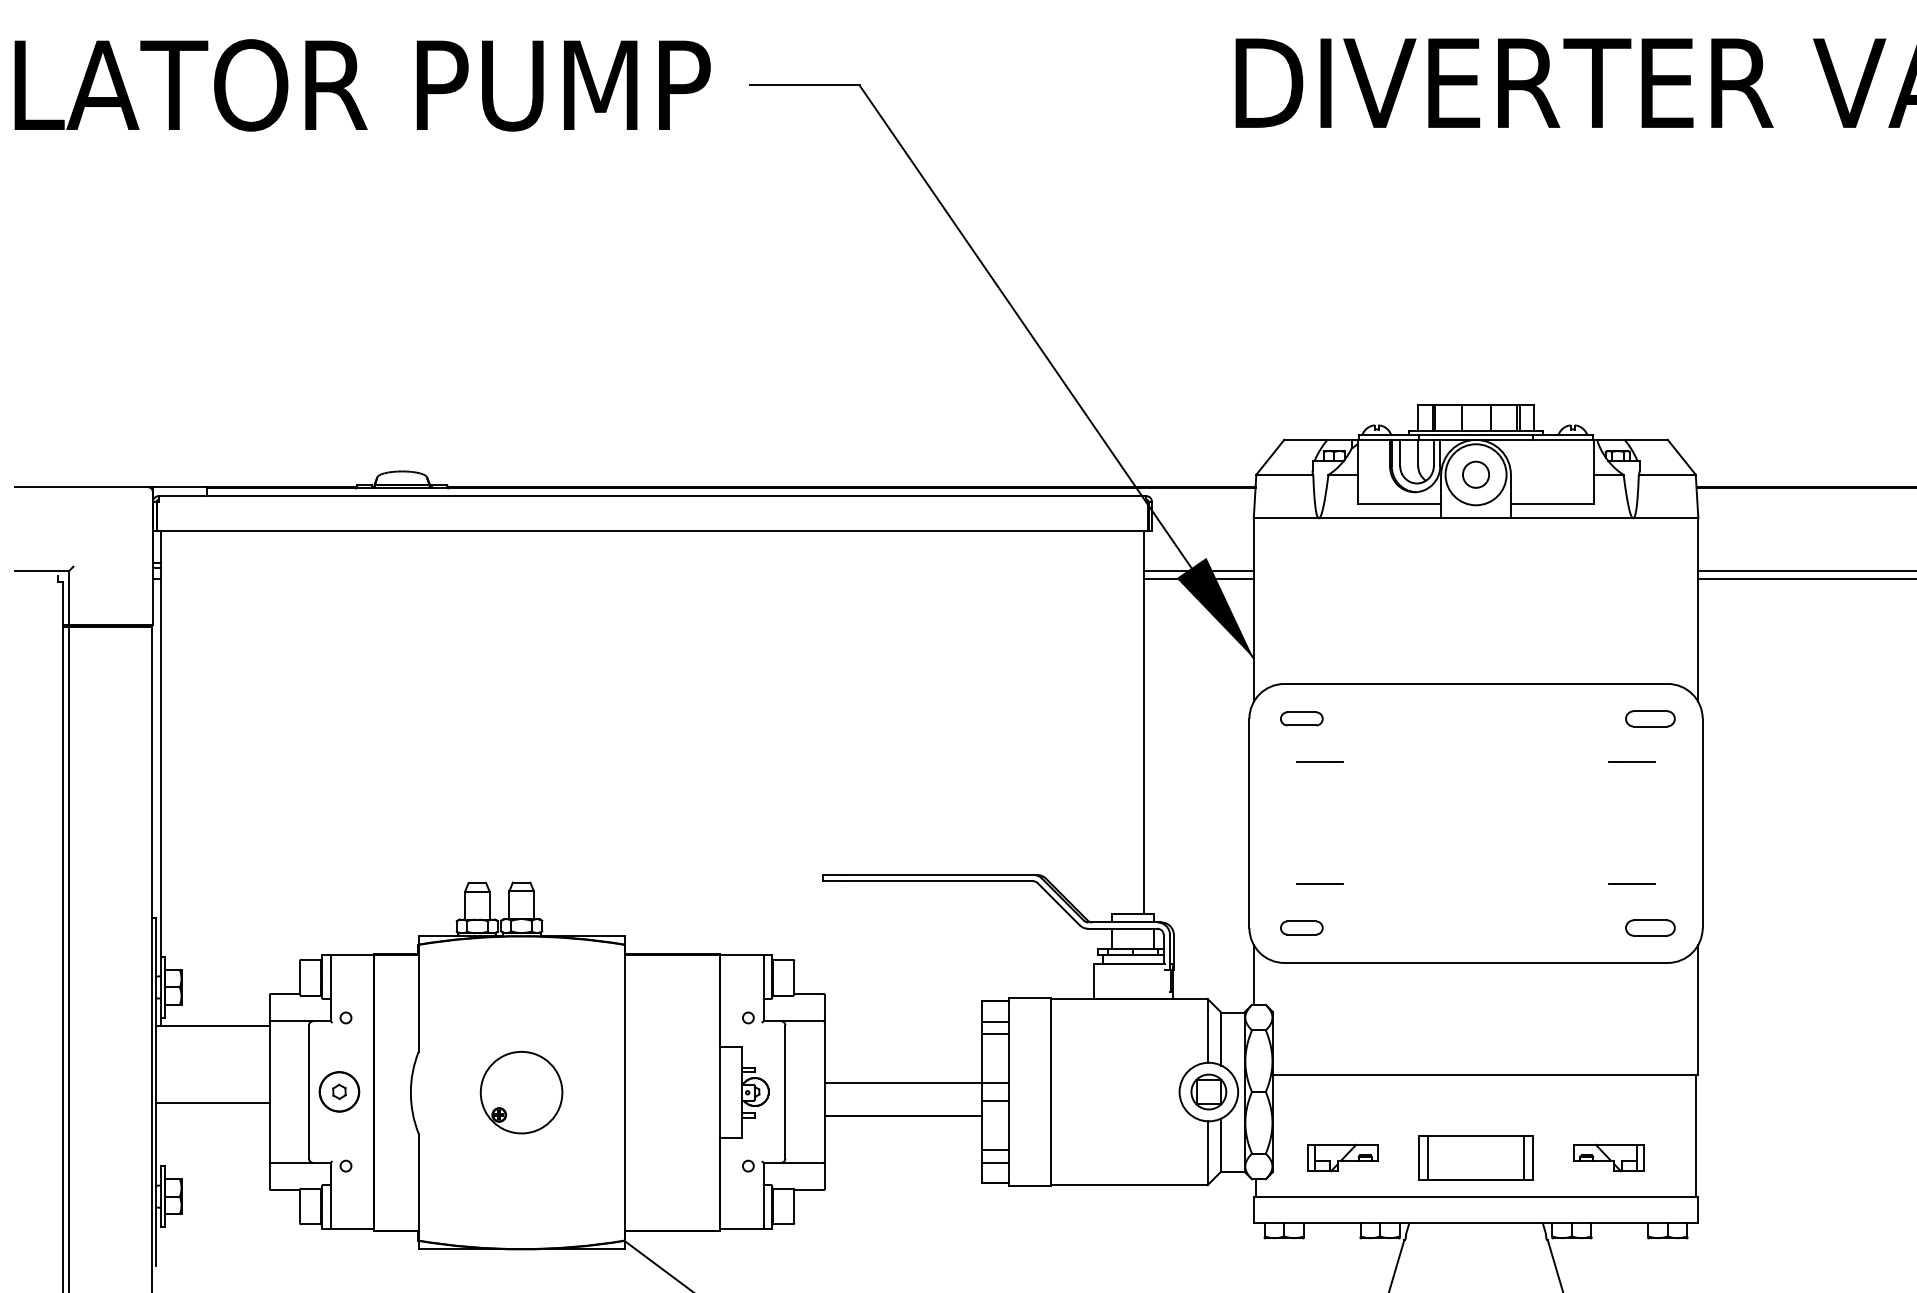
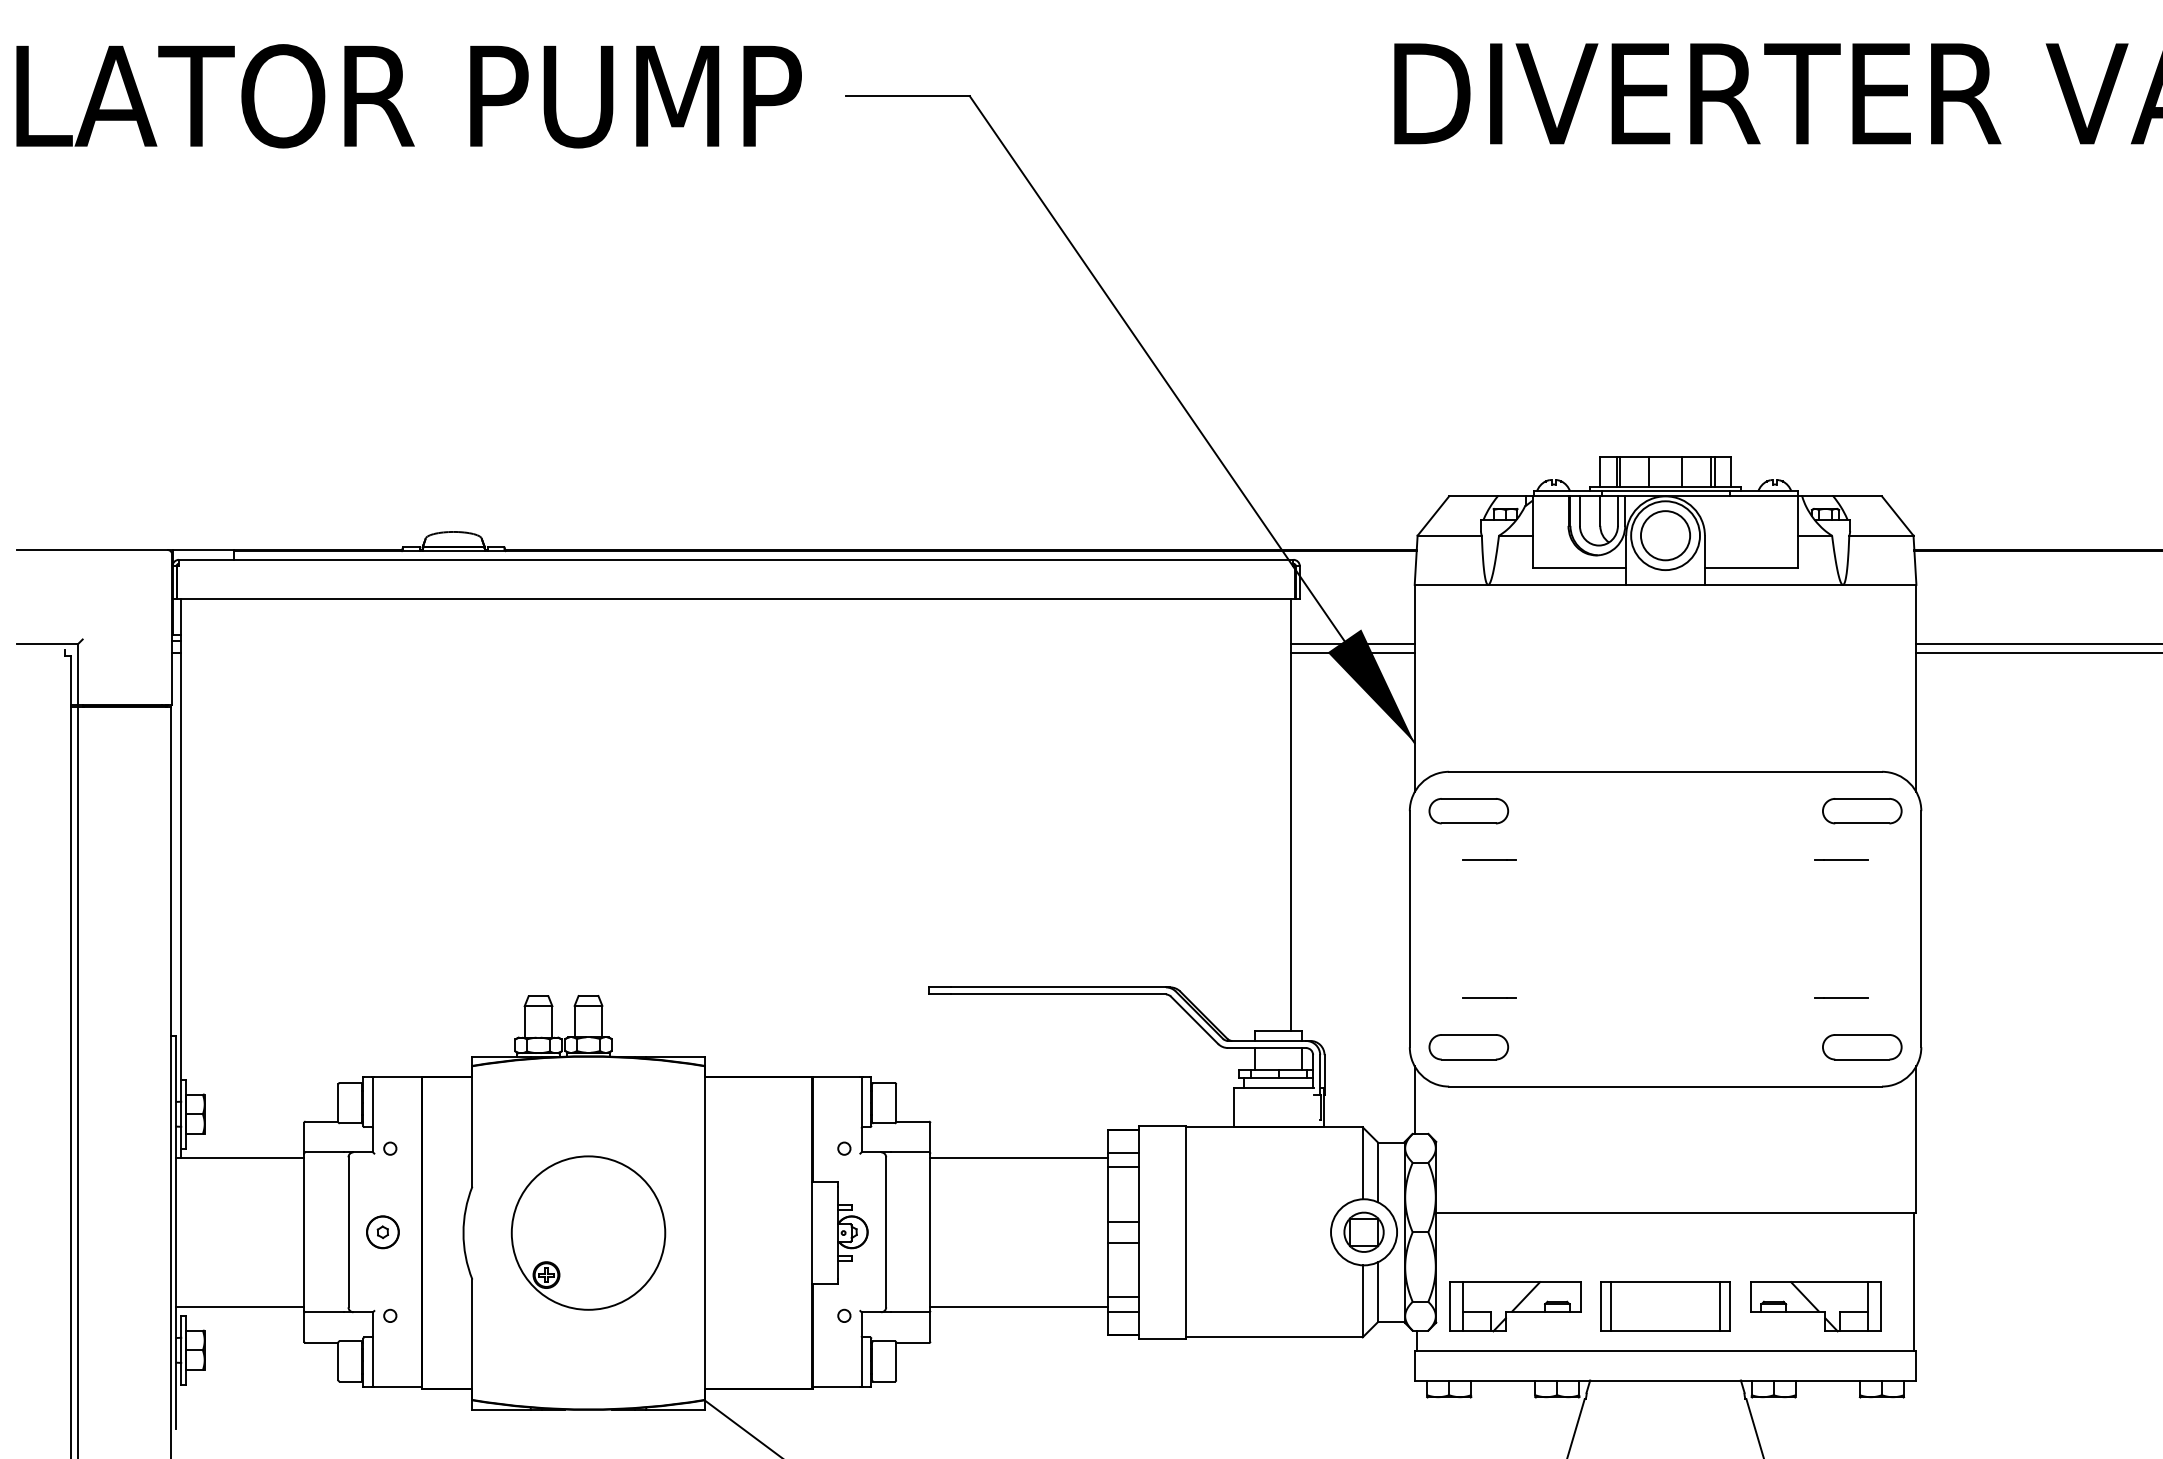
circle: (1475, 474) -> (1664, 535), size x1.67
part: (1301, 718) -> (1468, 810), size x1.67
part: (1650, 718) -> (1862, 810), size x1.43
part: (1301, 927) -> (1468, 1046), size x1.67
part: (1650, 927) -> (1862, 1046), size x1.43
line: (902, 1082) -> (1018, 1157), moved
part: (339, 1092) -> (382, 1232), size x0.71
part: (521, 1092) -> (588, 1232), size x1.67
line: (212, 1103) -> (239, 1307), moved
line: (902, 1116) -> (1018, 1307), moved
part: (1342, 1157) -> (1514, 1306), size x1.67
part: (1608, 1157) -> (1815, 1306), size x1.67

